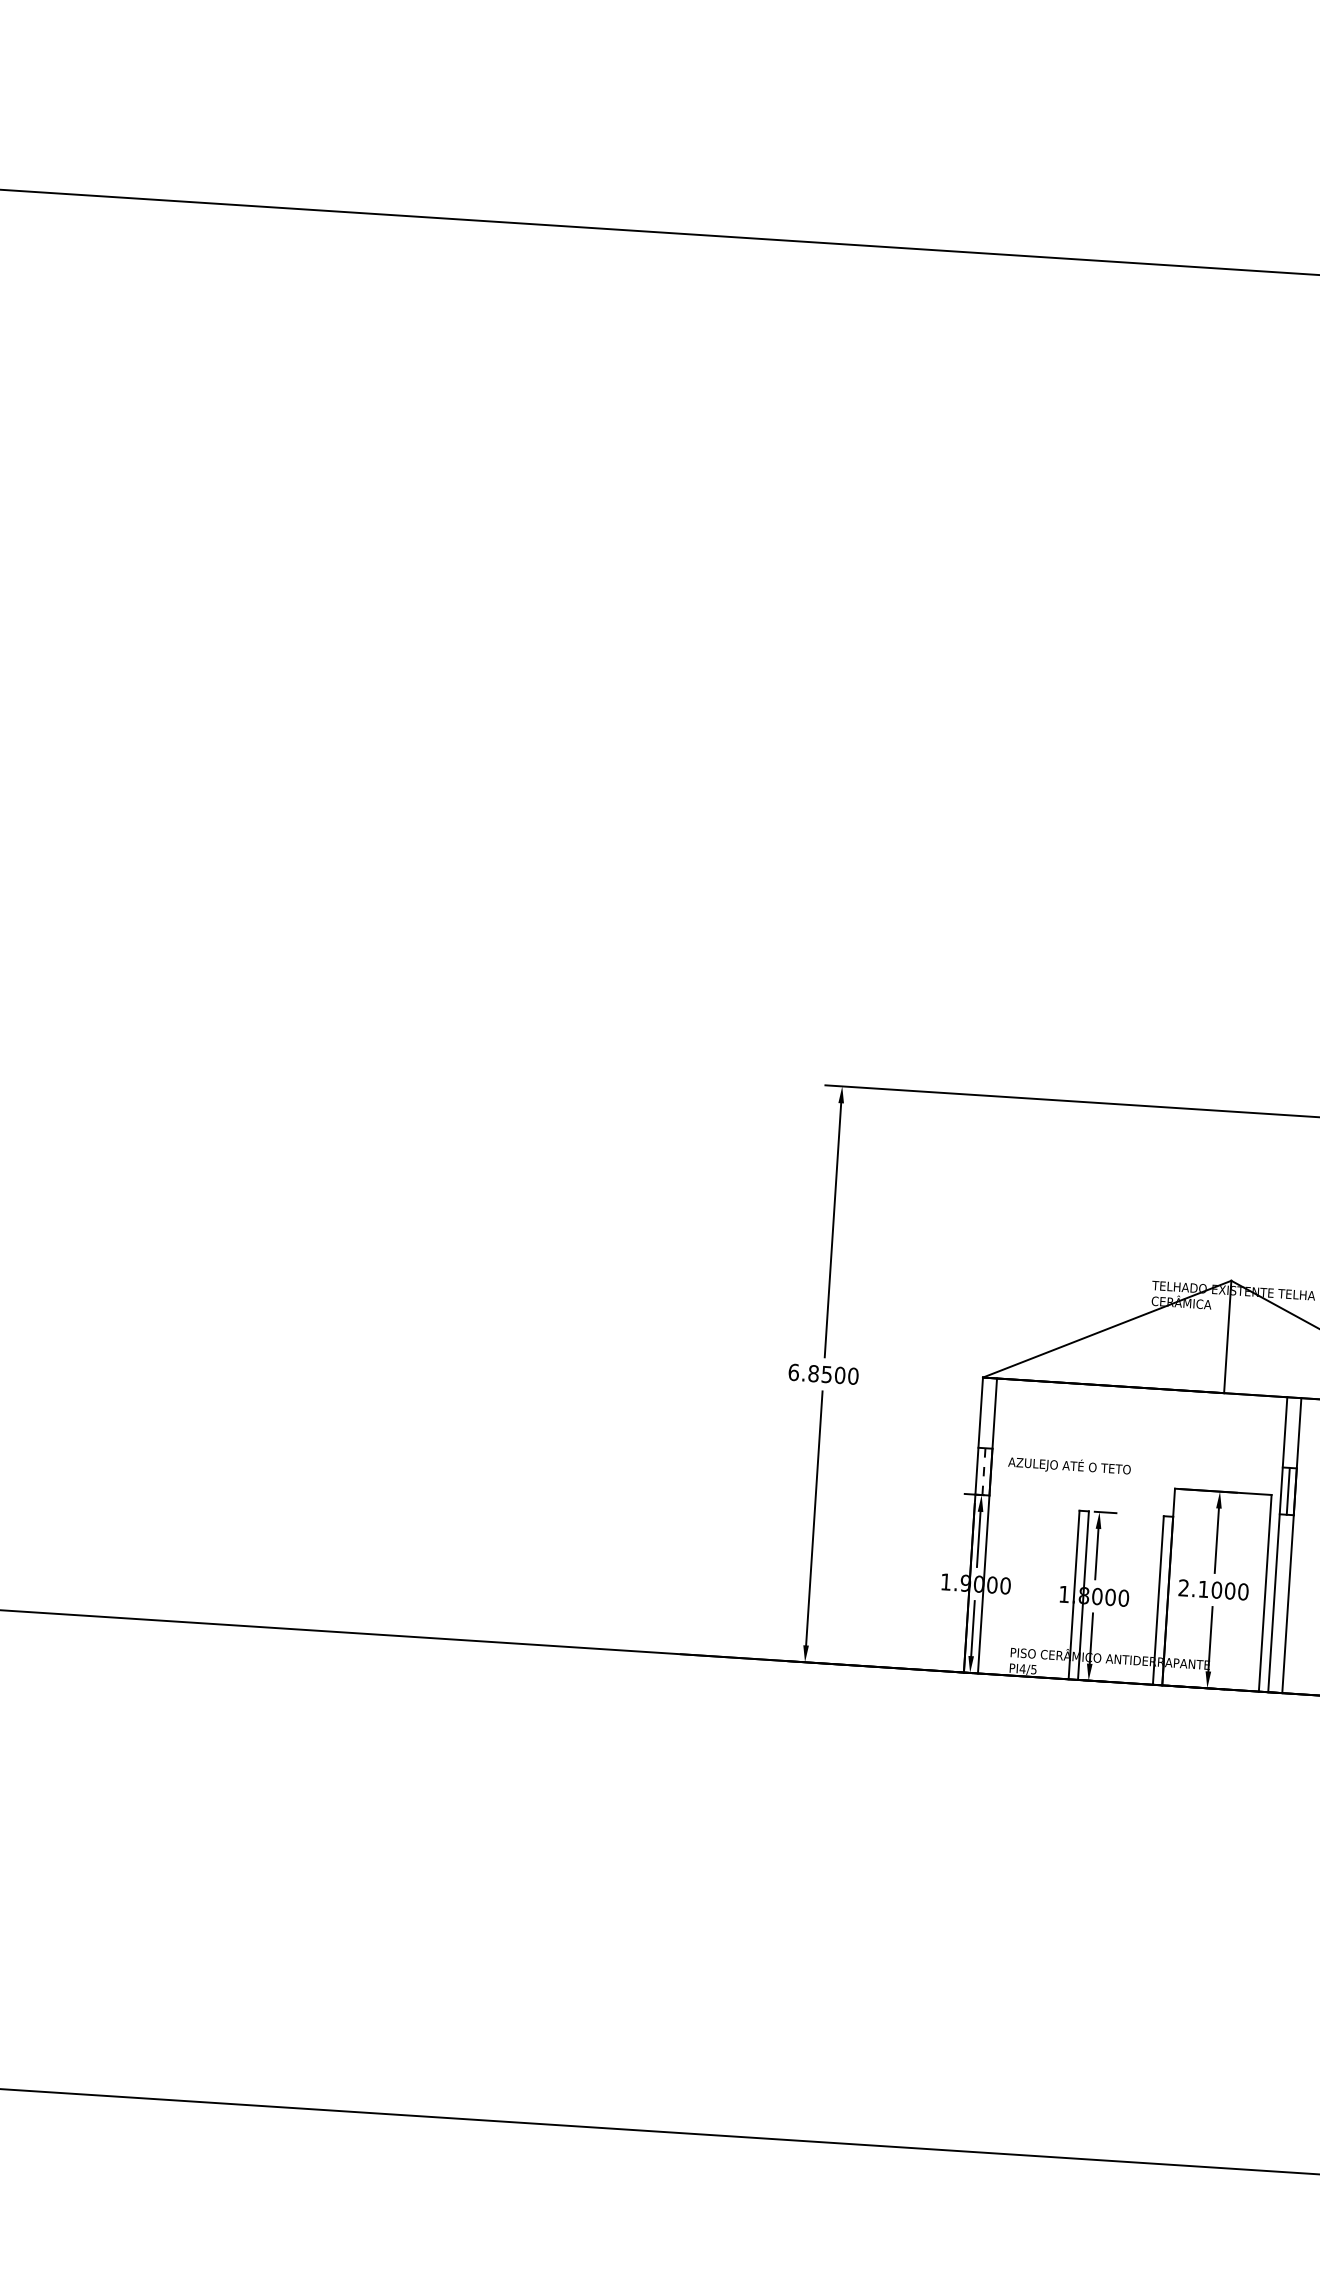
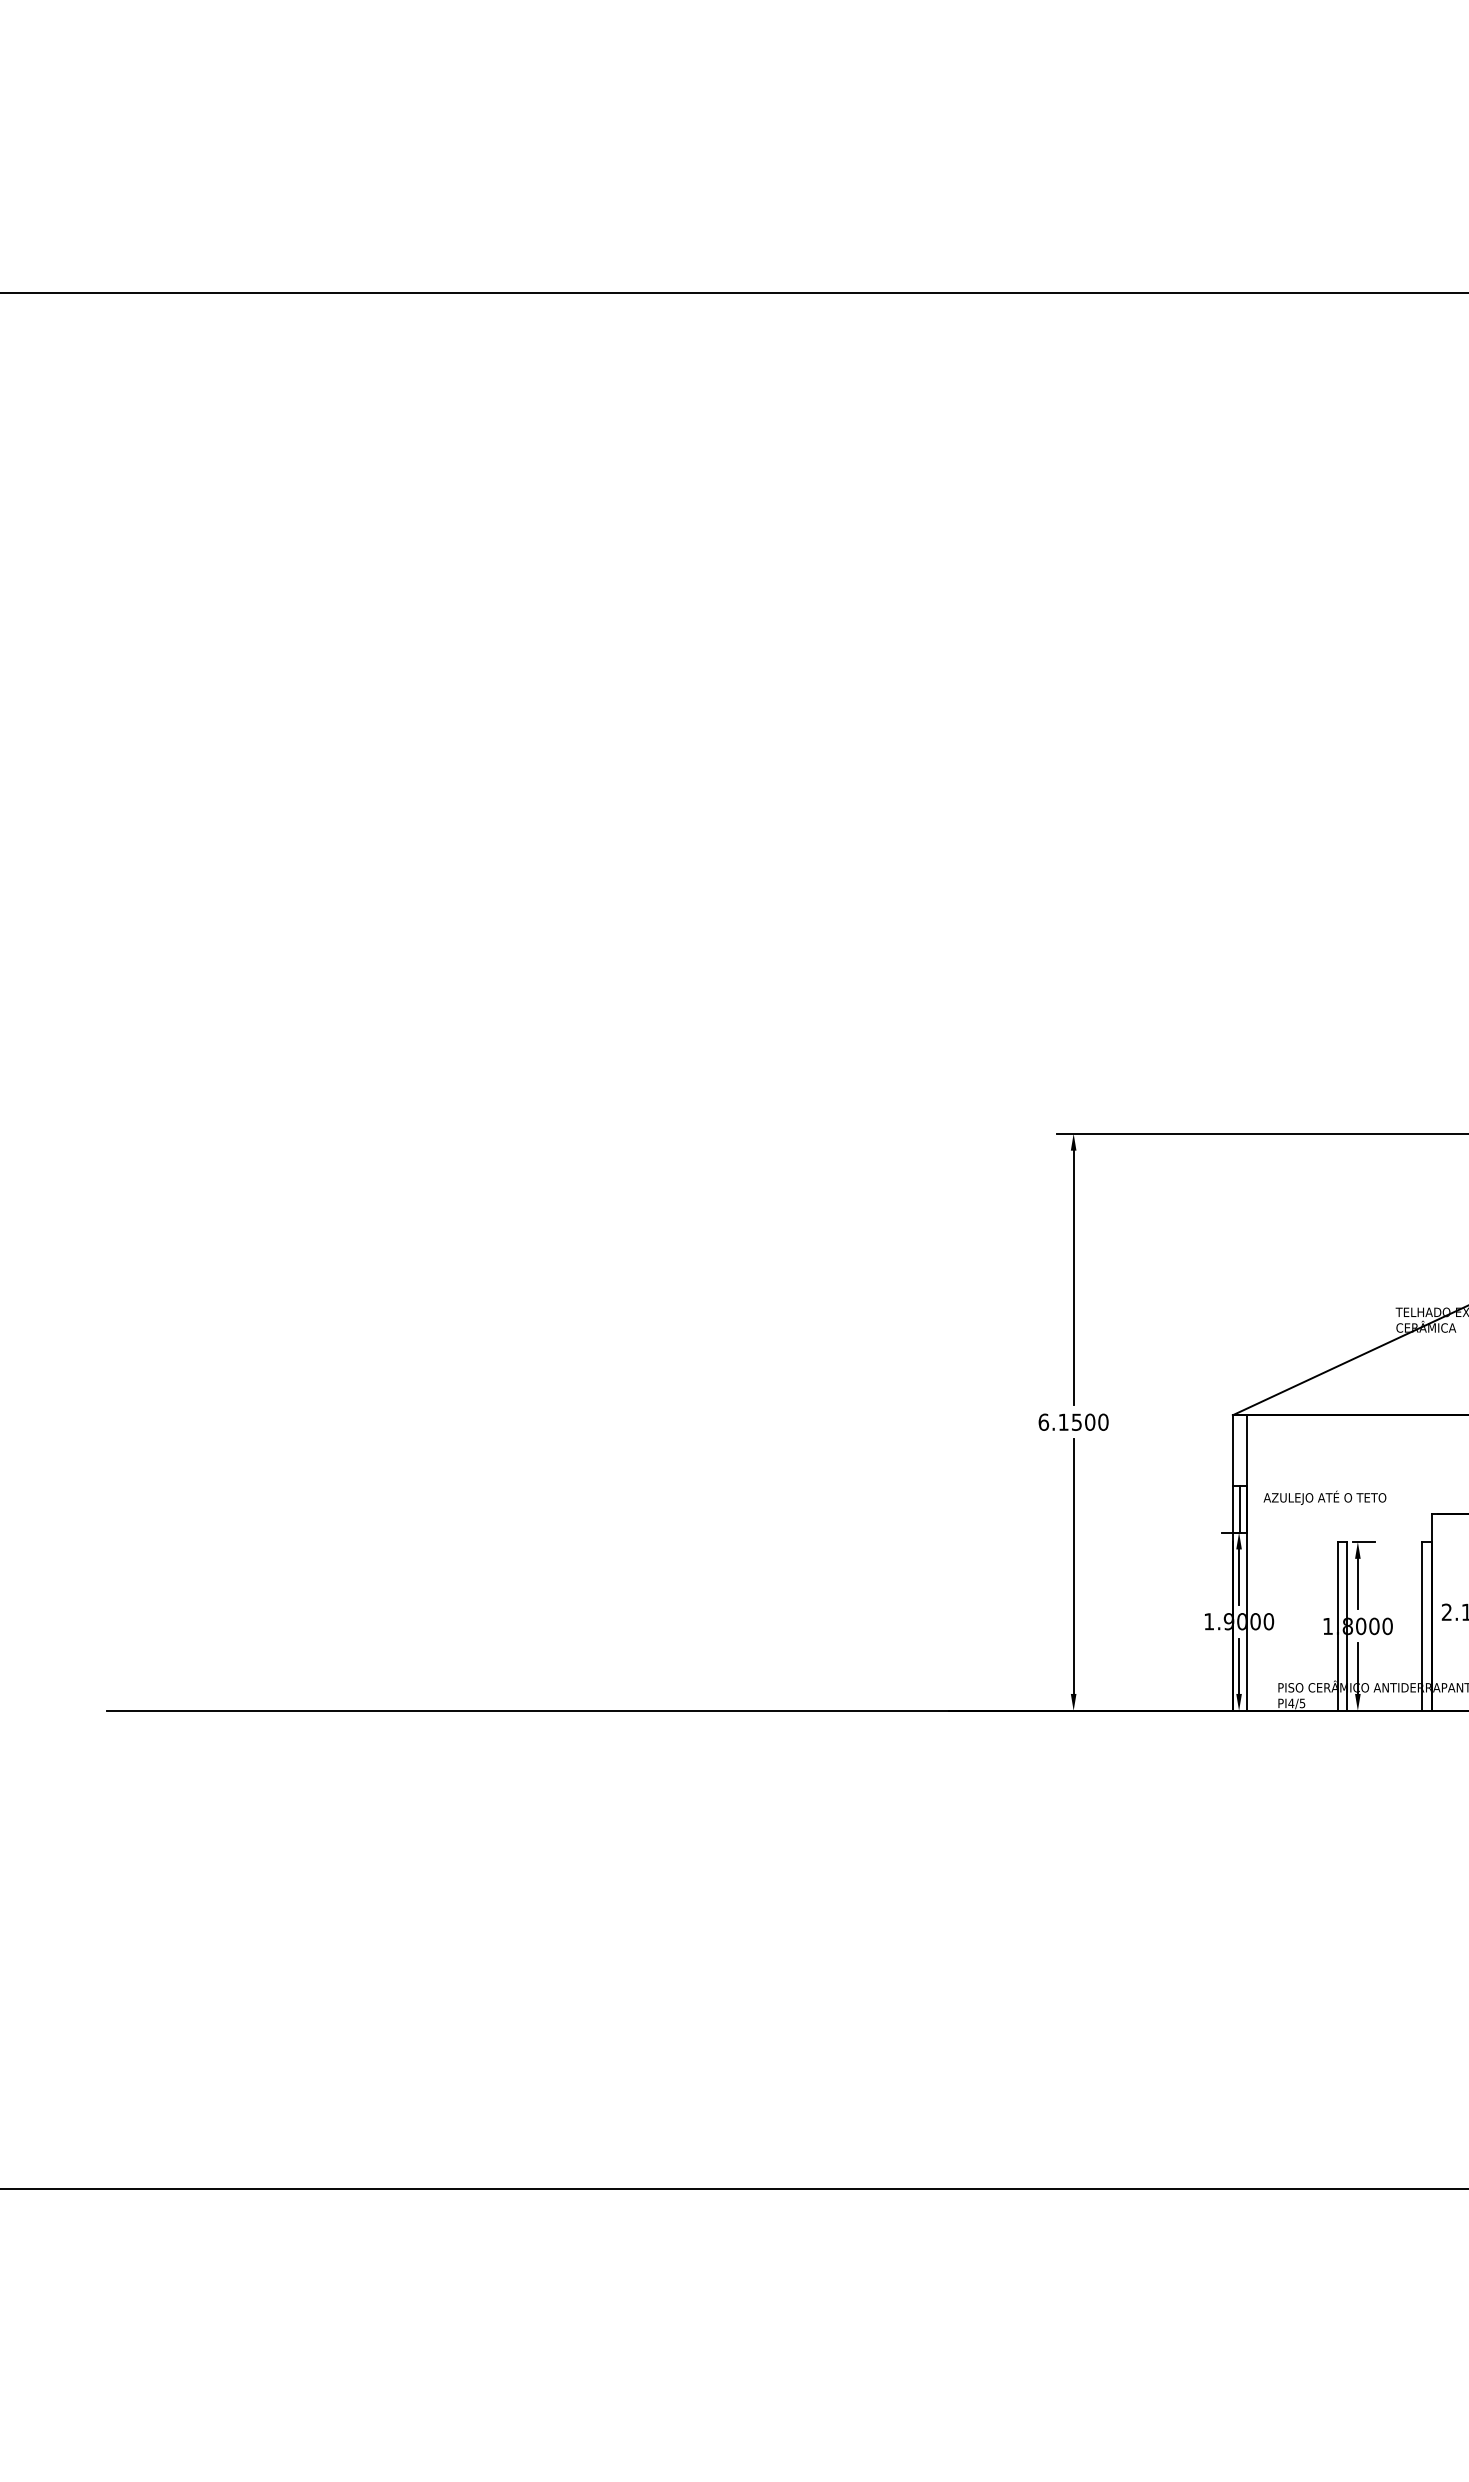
text: (813, 1372) -> (1063, 1421), 6.8500 -> 6.1500
line: (983, 1472) -> (1239, 1509), dashed -> solid

